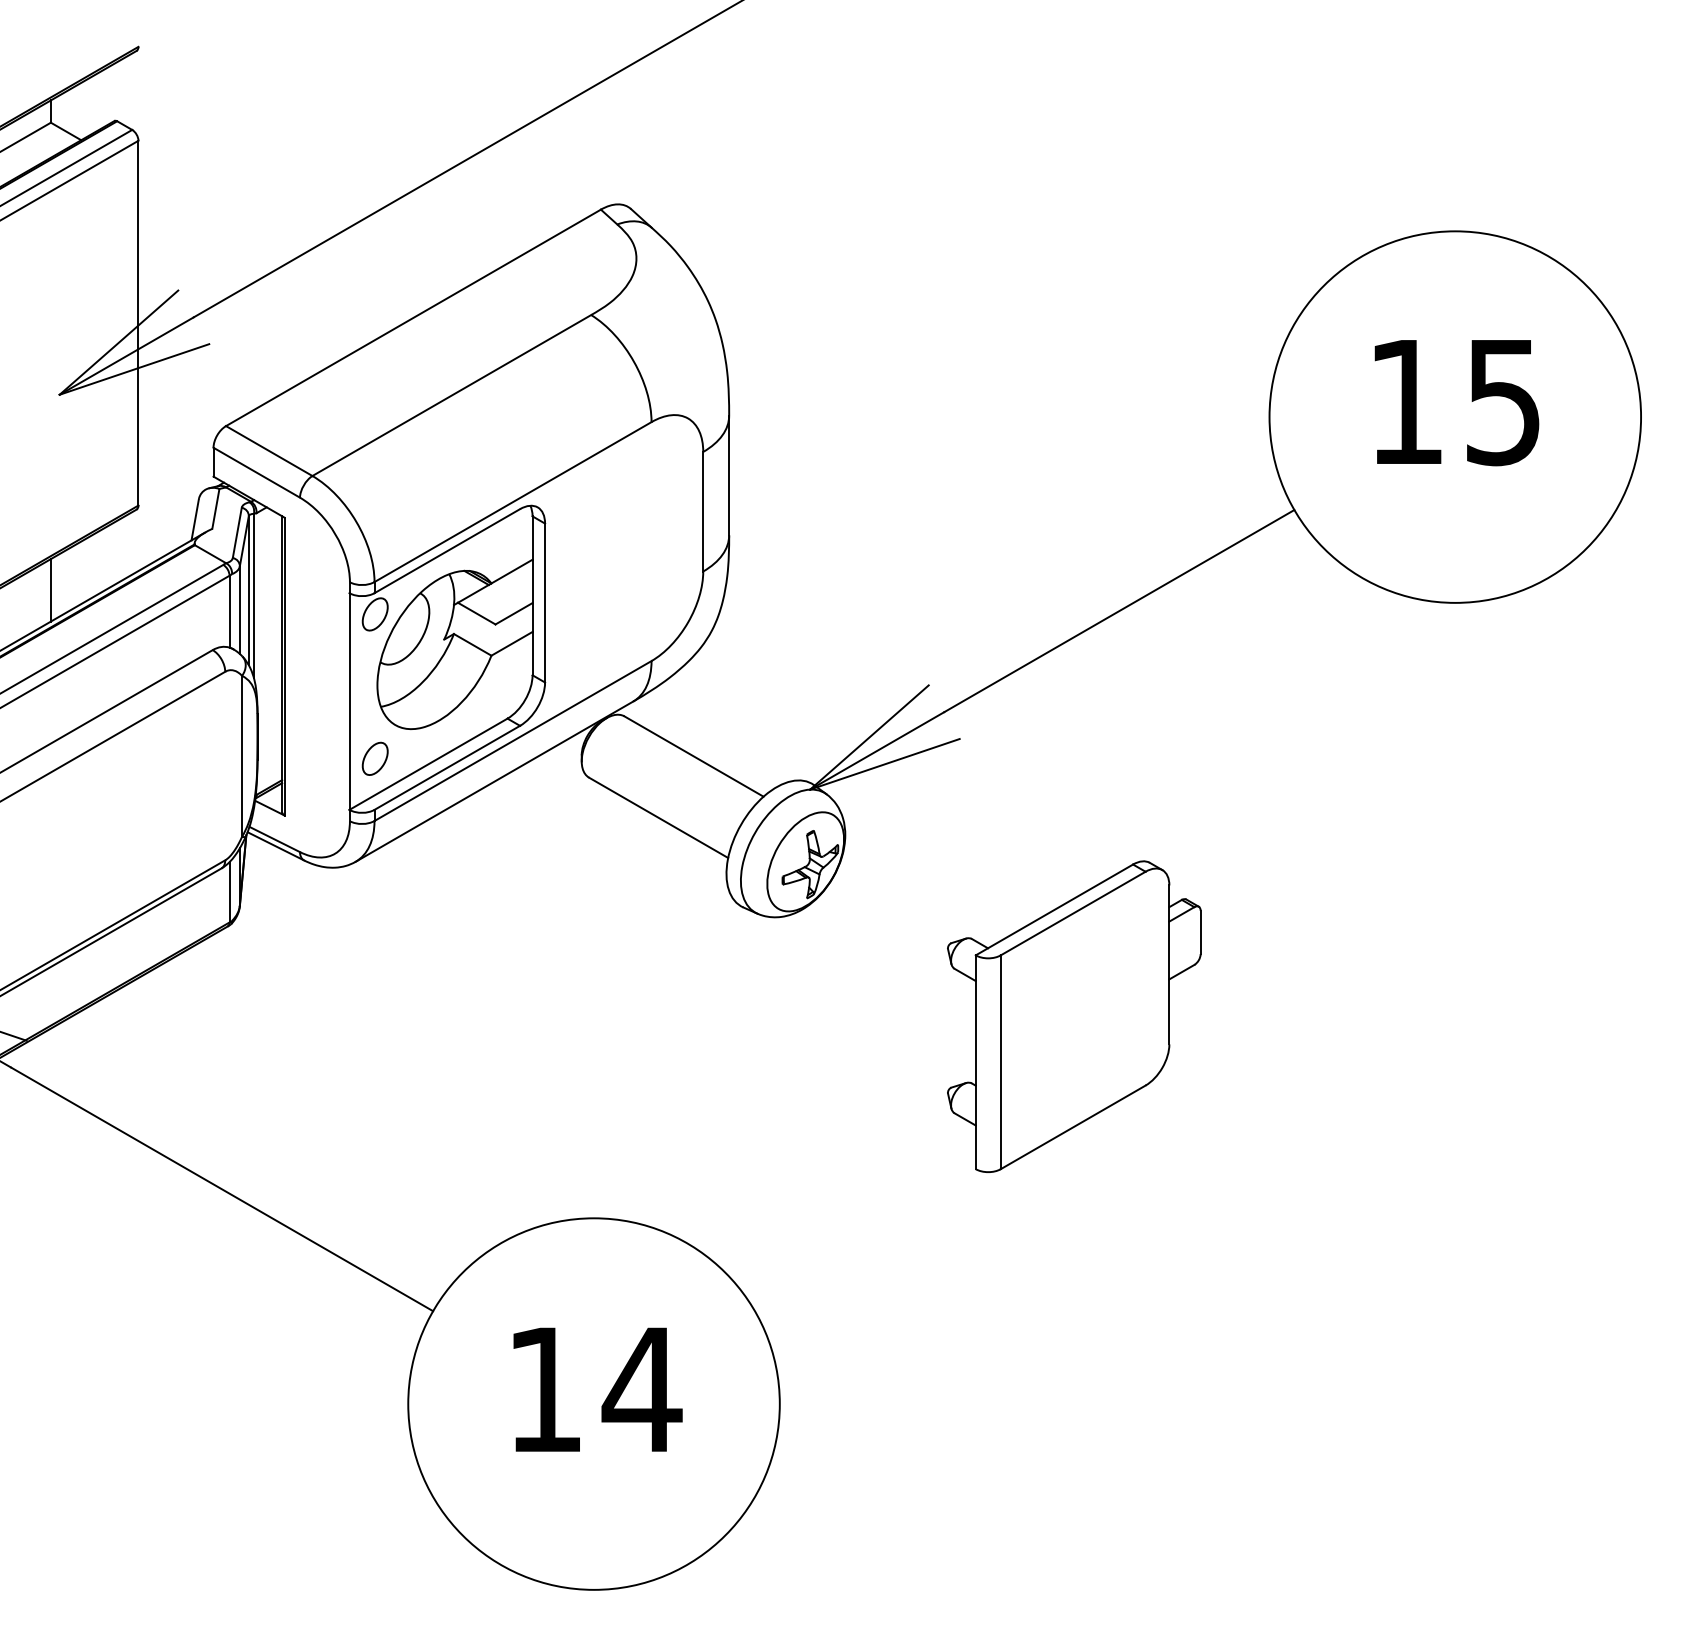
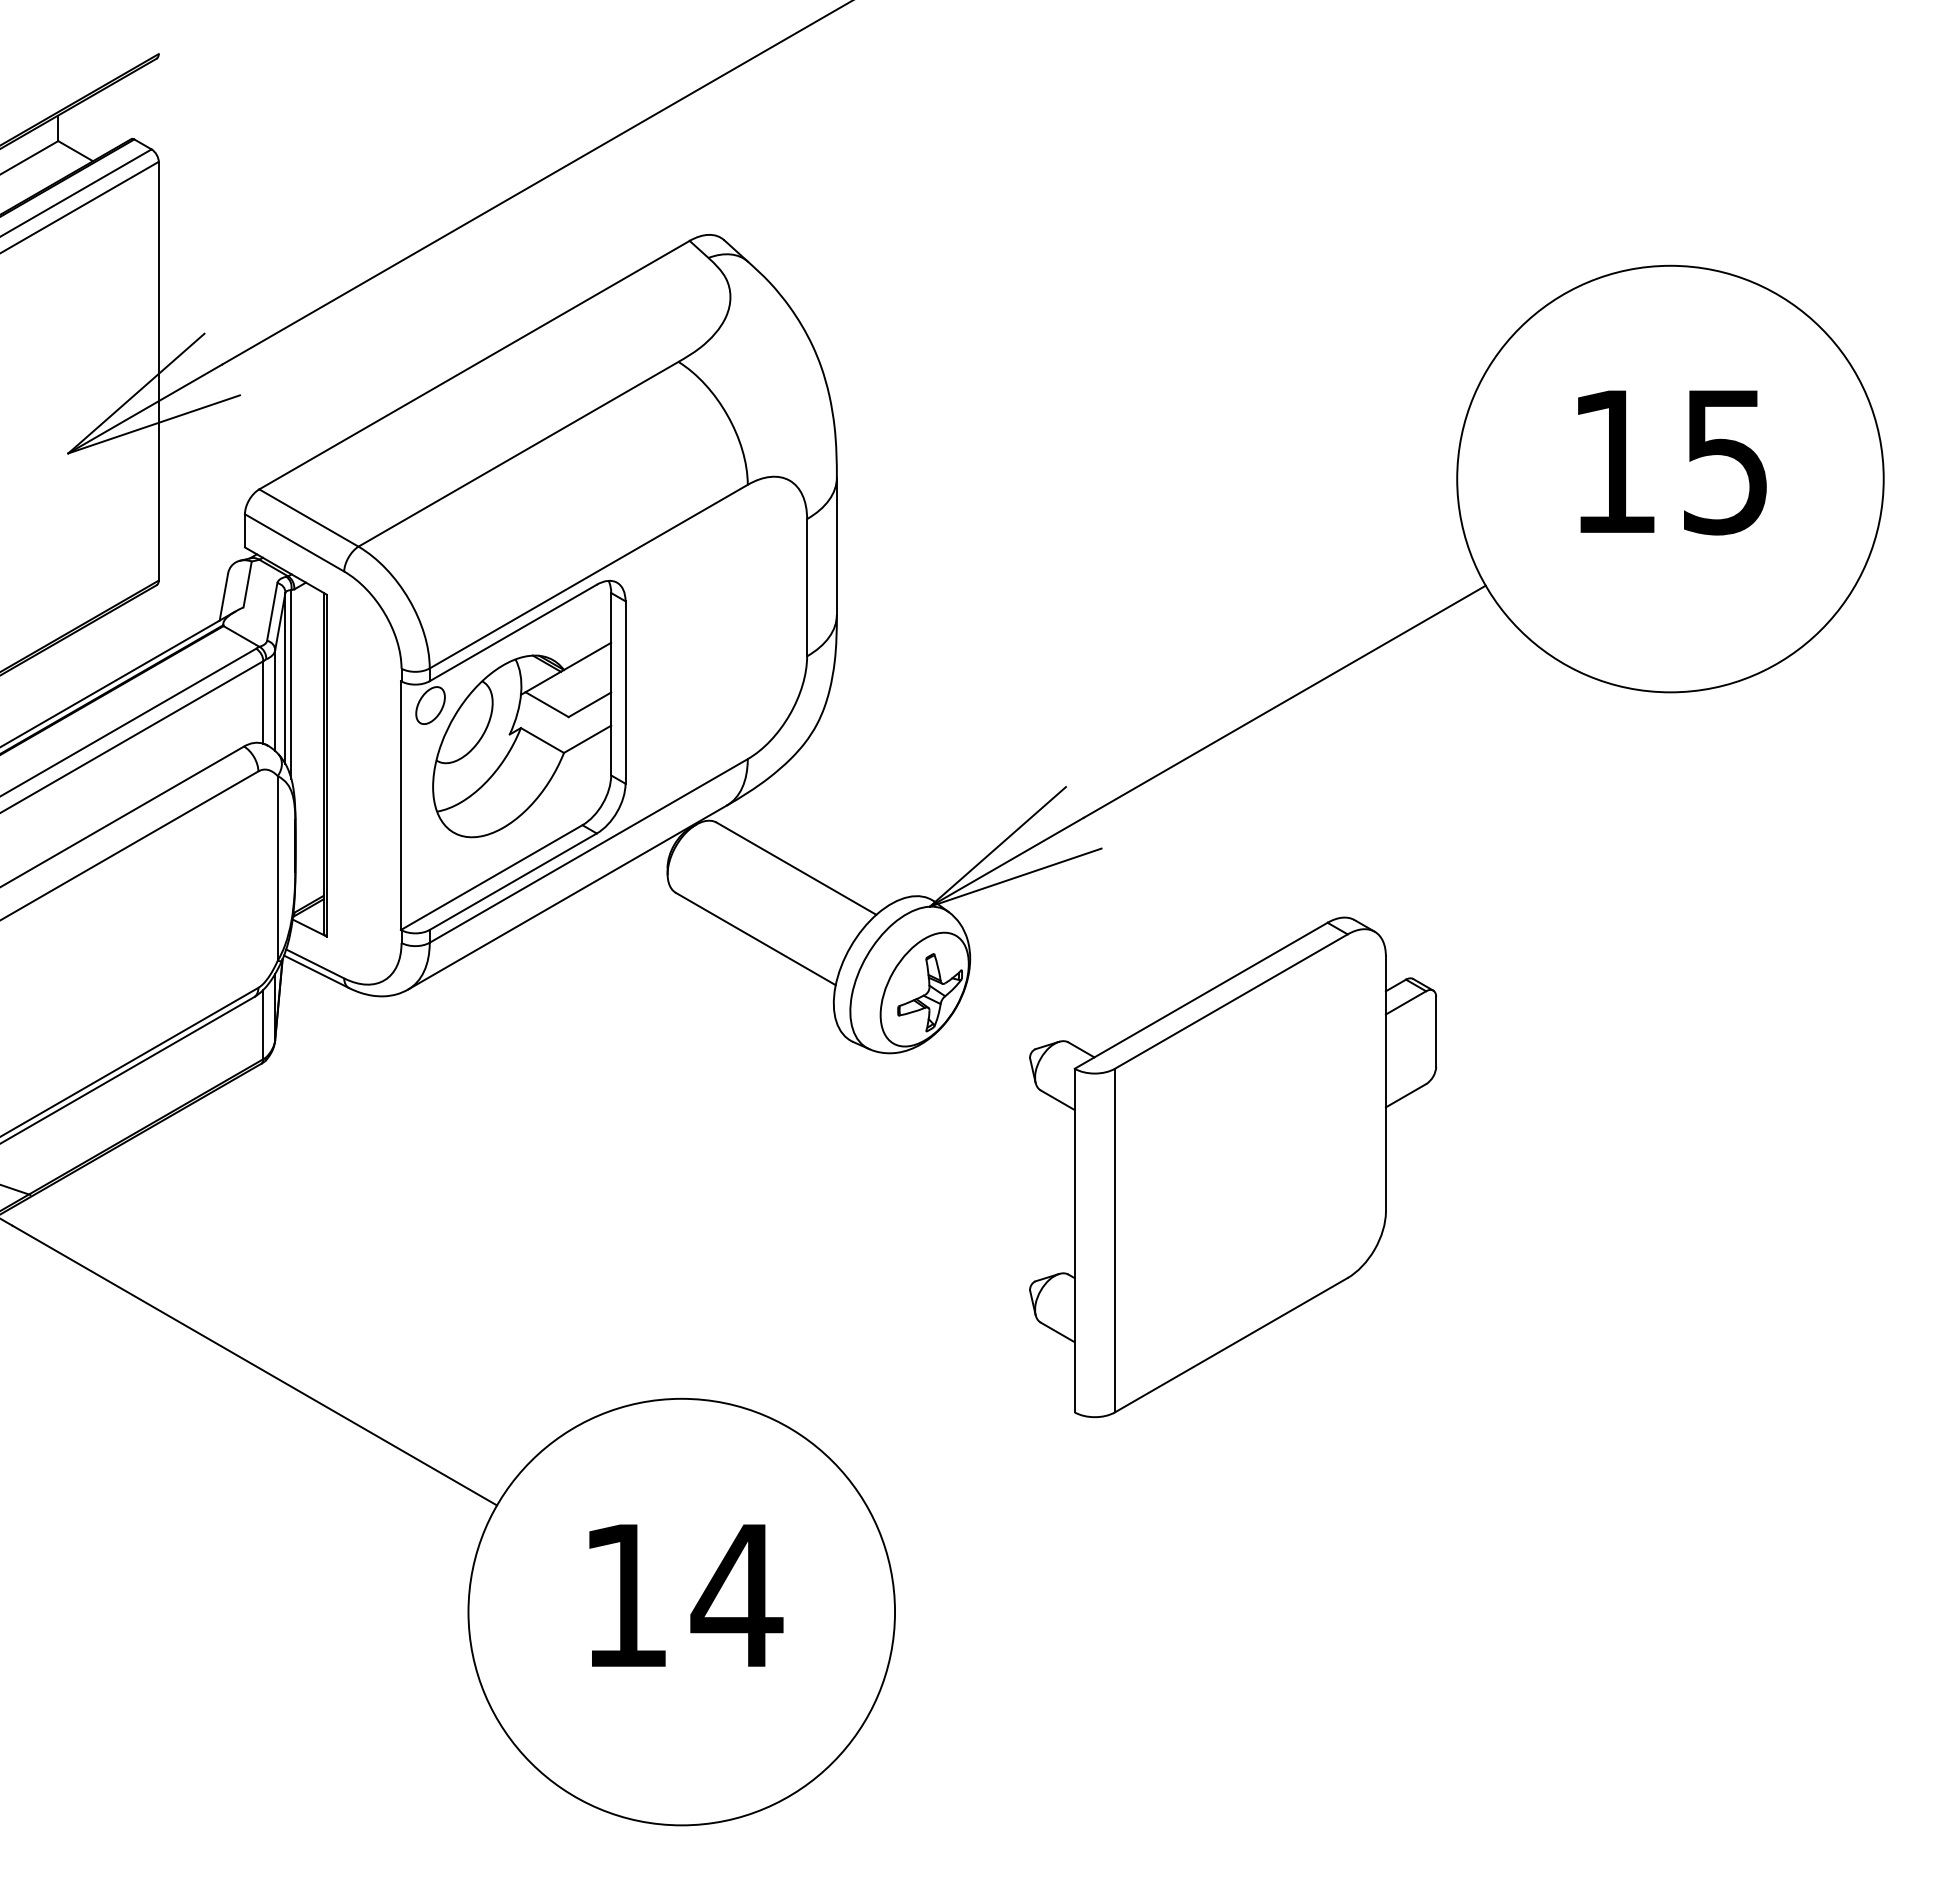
line: (51, 589) -> (58, 677), removed
part: (375, 758) -> (430, 871), removed
part: (1073, 1016) -> (1232, 1167), size x1.4

